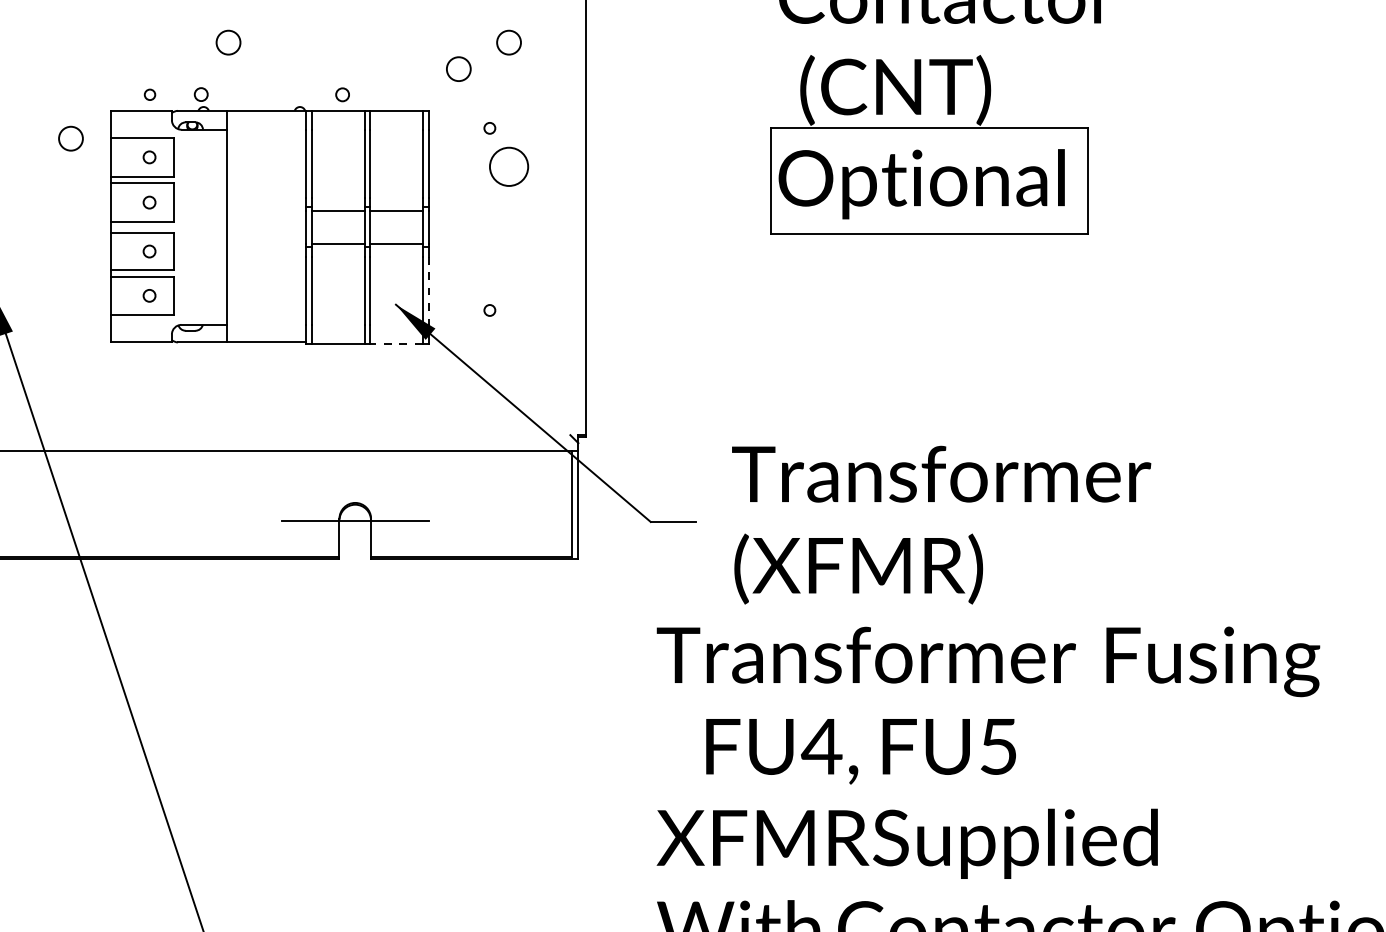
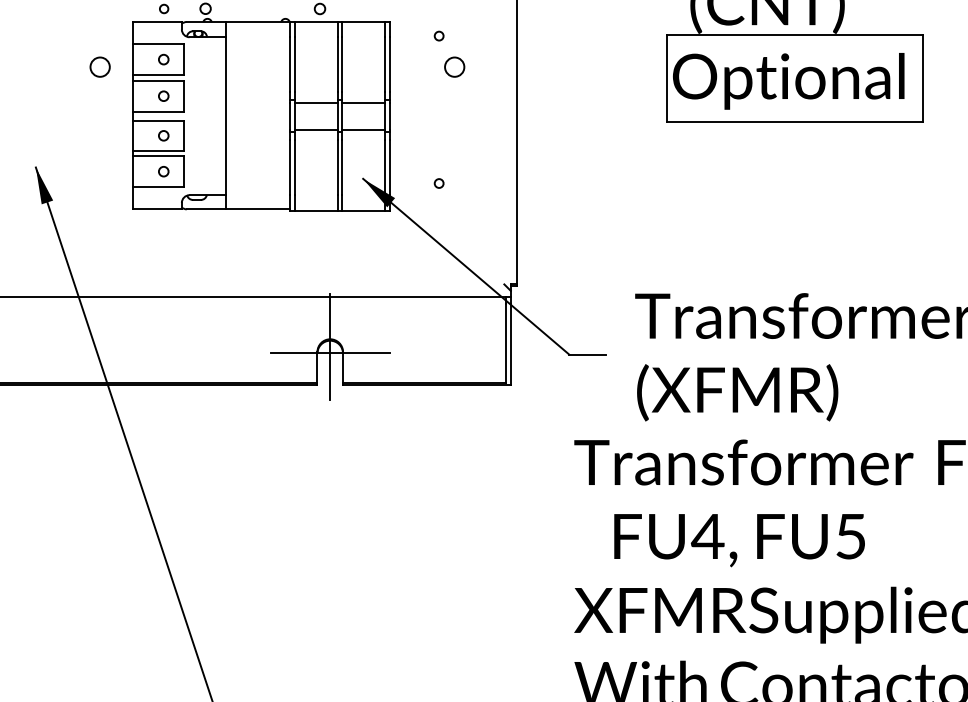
circle: (70, 138) -> (99, 67), moved
circle: (508, 166) -> (454, 67), size x0.62
line: (428, 290) -> (389, 167), dashed -> solid
line: (395, 343) -> (362, 210), dashed -> solid
line: (355, 512) -> (330, 347), added

